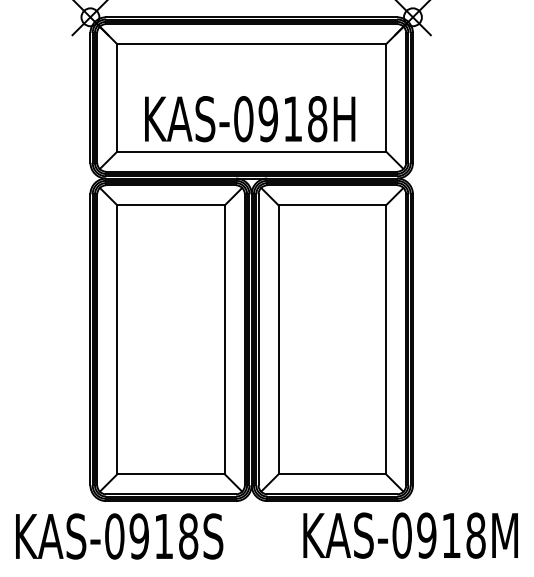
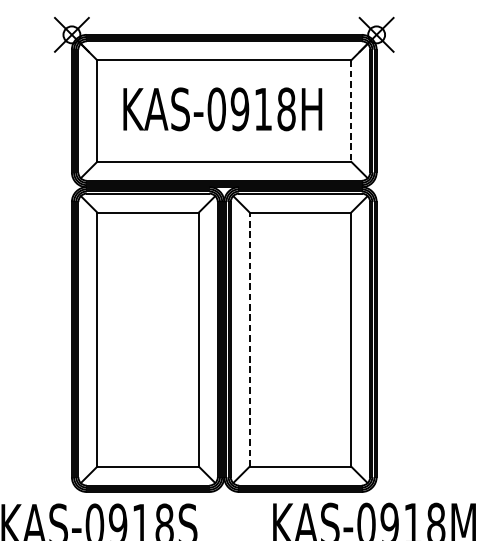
line: (386, 97) -> (351, 110), solid -> dashed
text: (250, 119) -> (223, 109), moved
line: (278, 339) -> (249, 339), solid -> dashed

